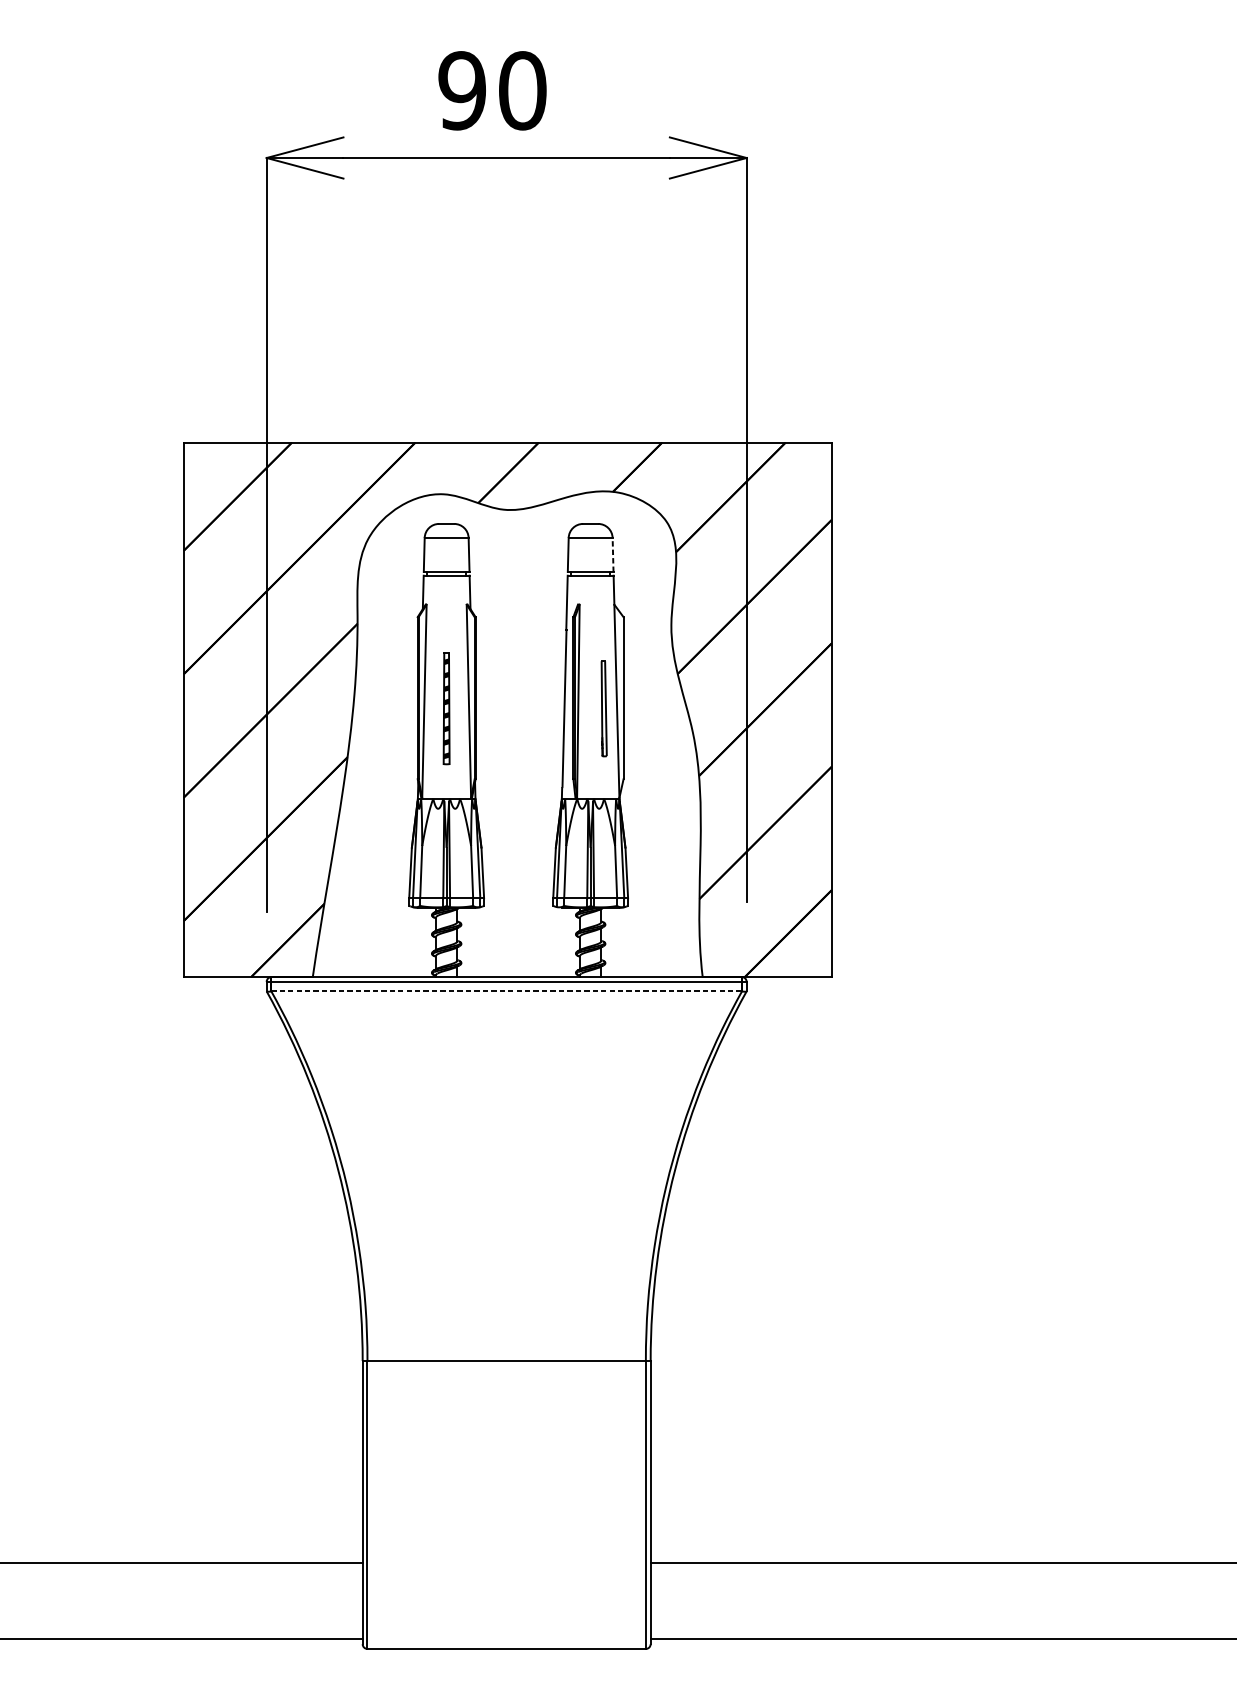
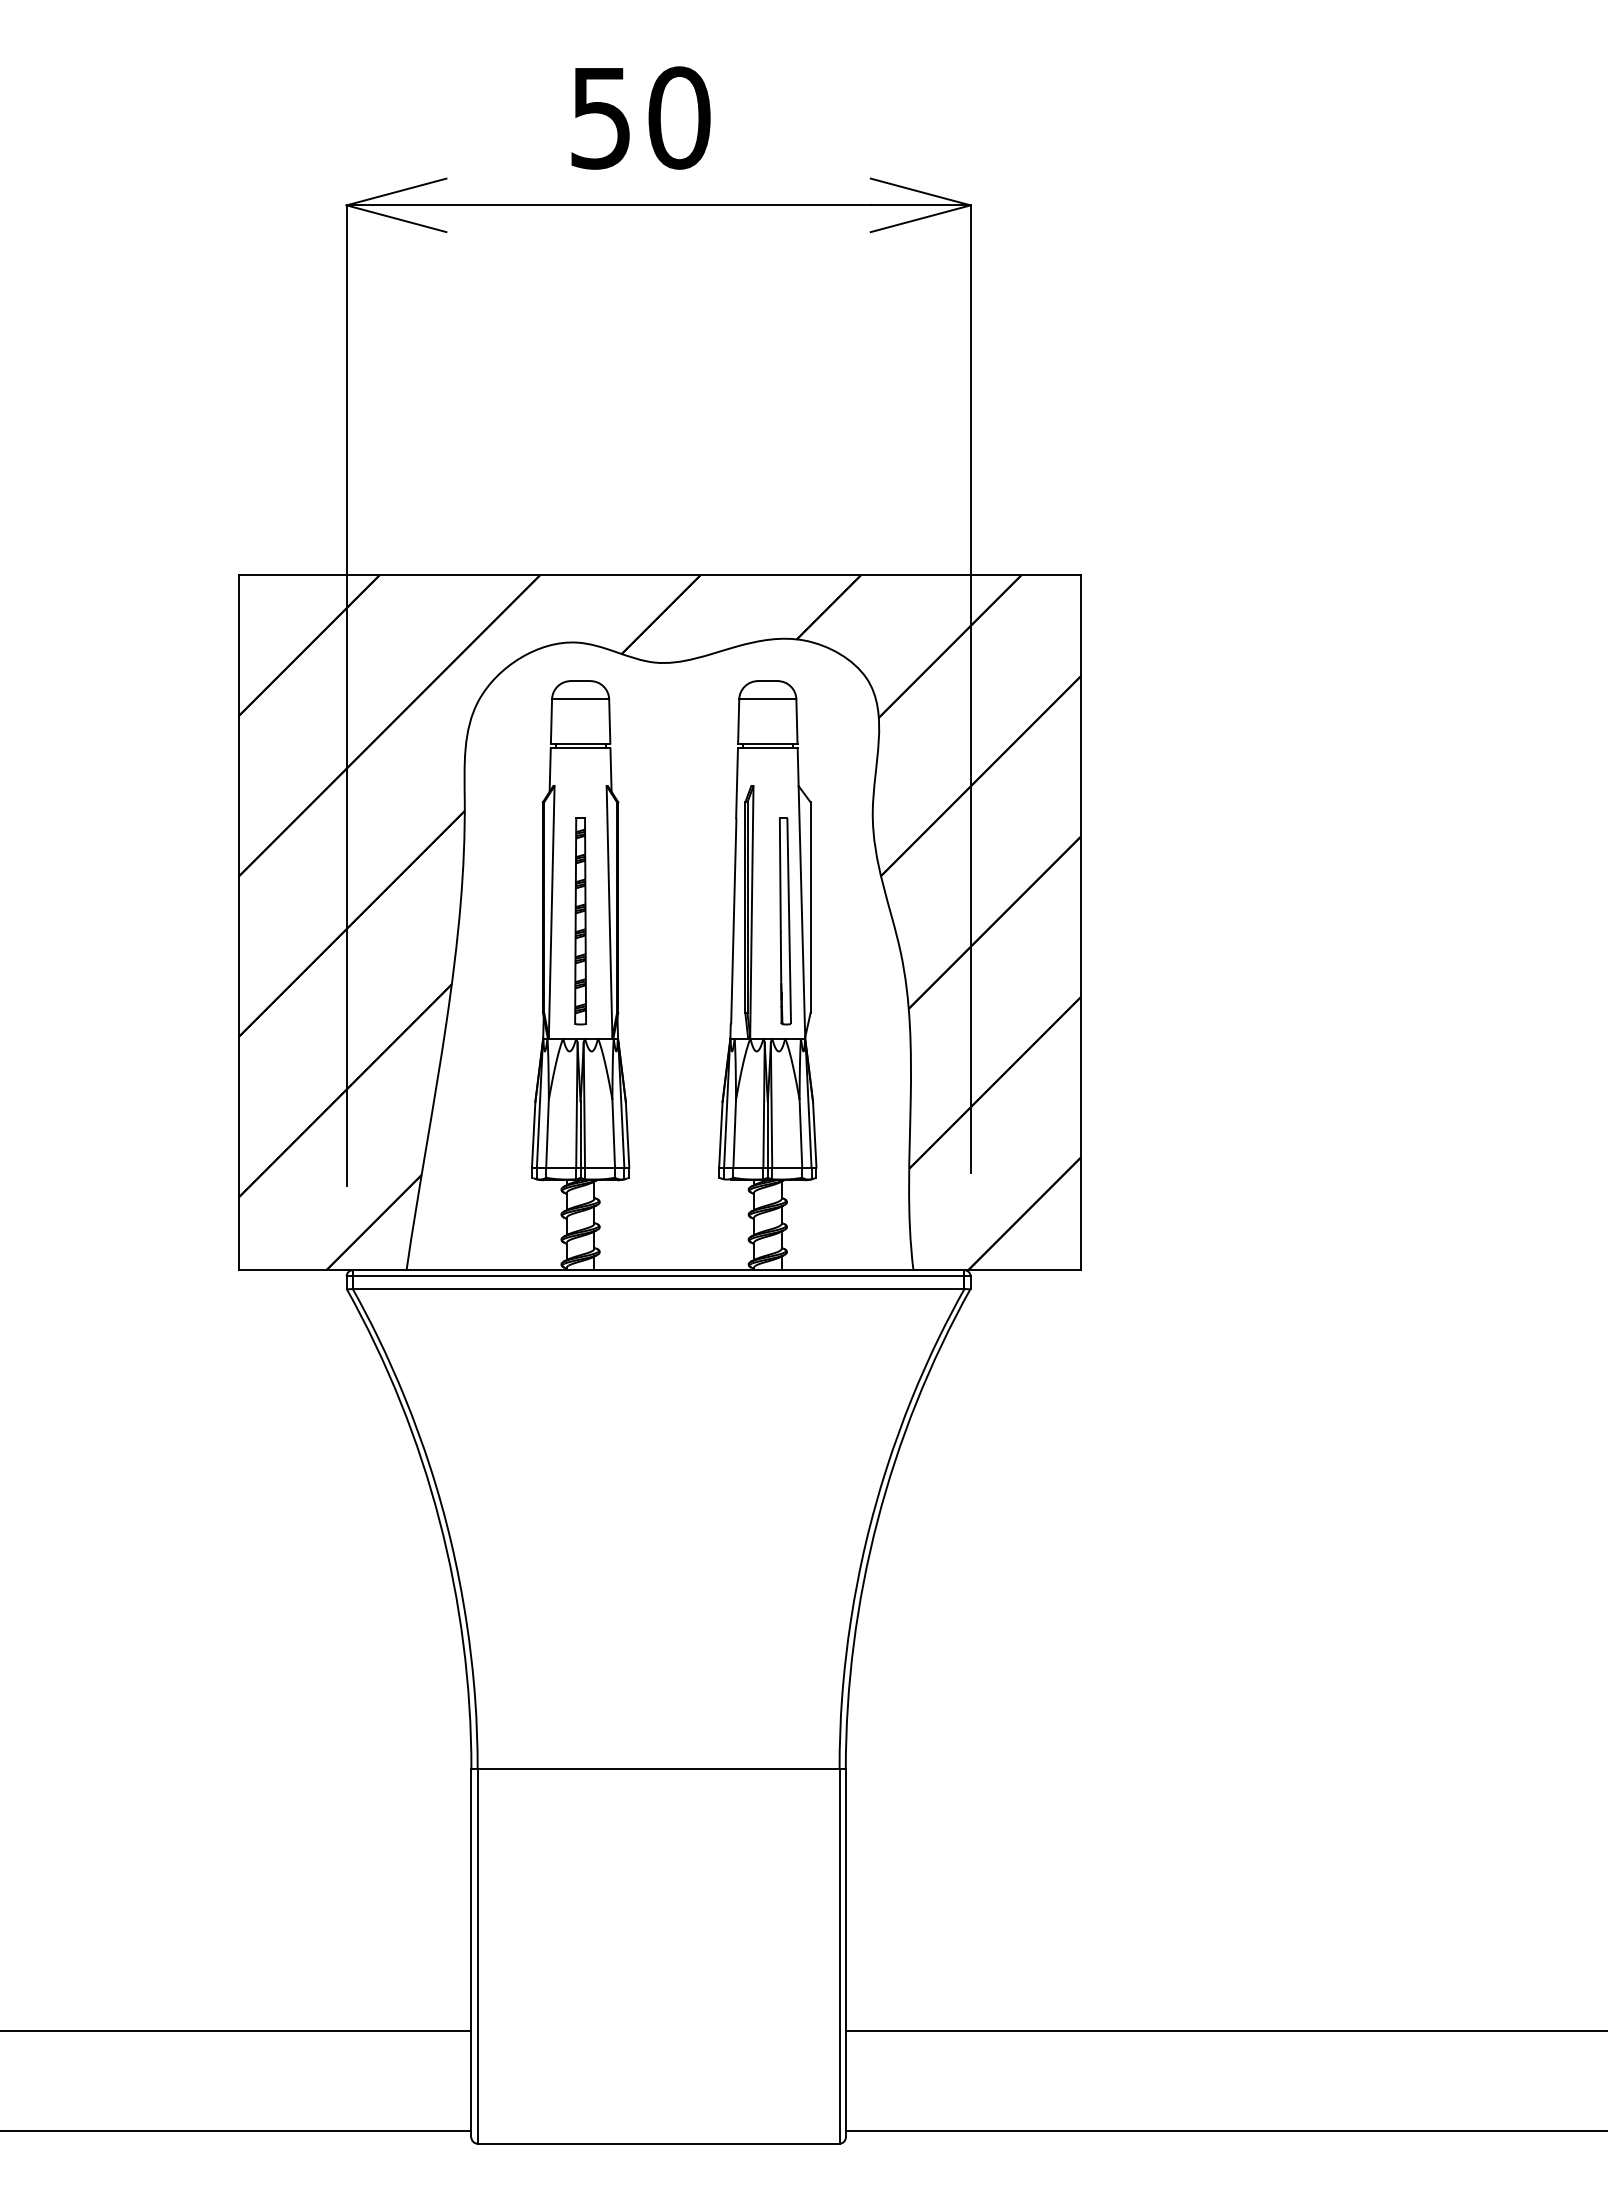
text: (461, 90) -> (600, 117), 90 -> 50
line: (612, 554) -> (796, 720), dashed -> solid
part: (446, 708) -> (580, 921), size x1.43
part: (604, 708) -> (785, 921), size x1.67
line: (506, 991) -> (658, 1288), dashed -> solid

